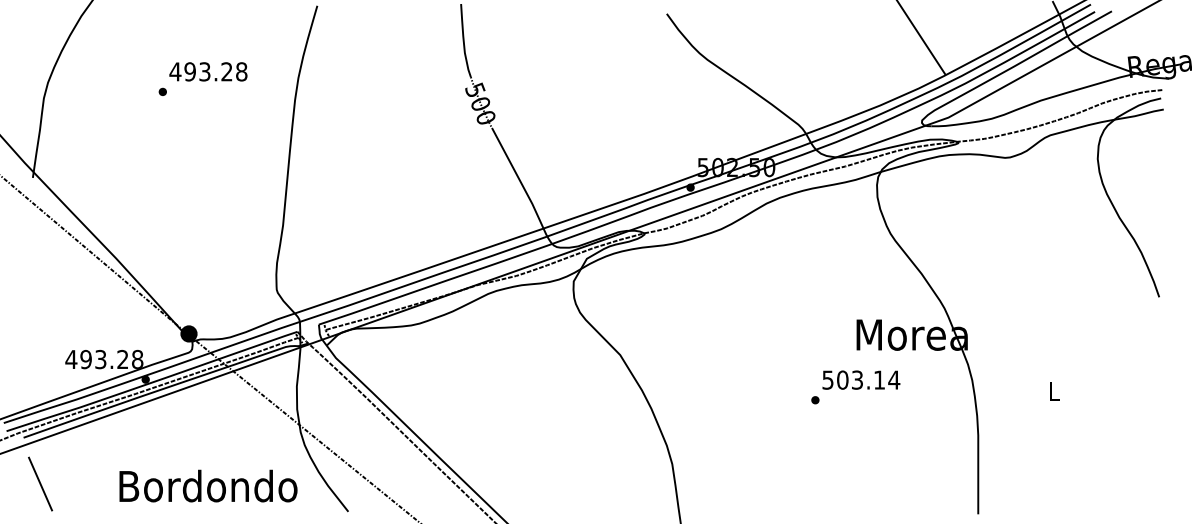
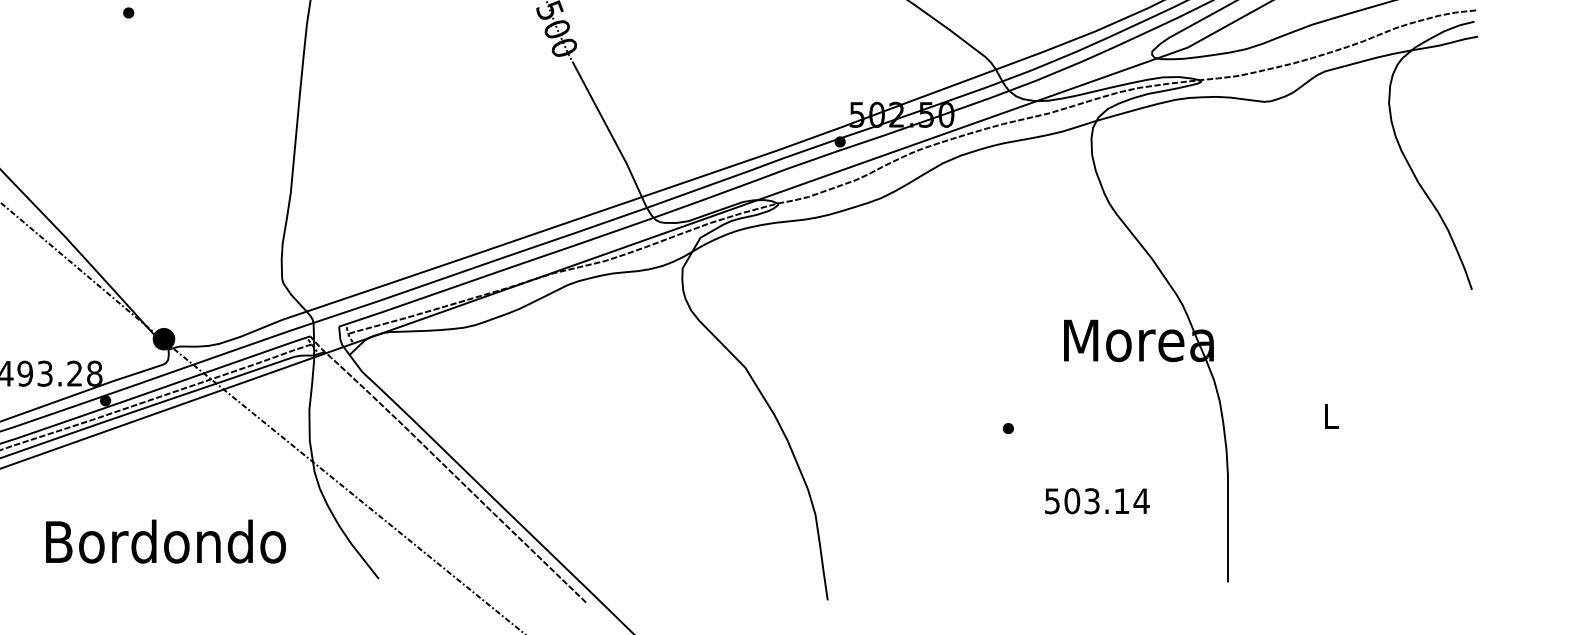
text: (861, 379) -> (1097, 500), moved
text: (208, 485) -> (165, 540), moved

